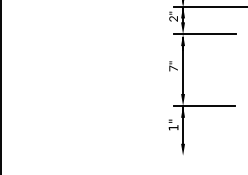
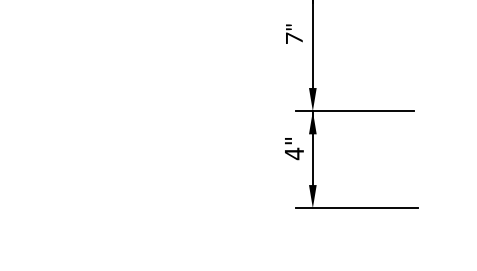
text: (173, 127) -> (294, 153), 1" -> 4"
line: (205, 155) -> (356, 207), added

